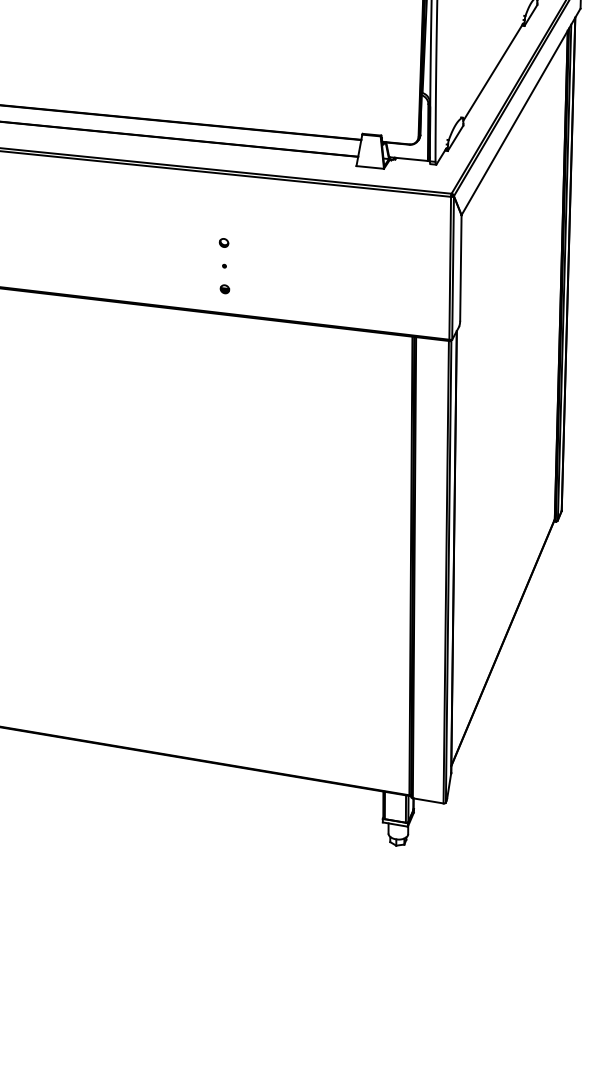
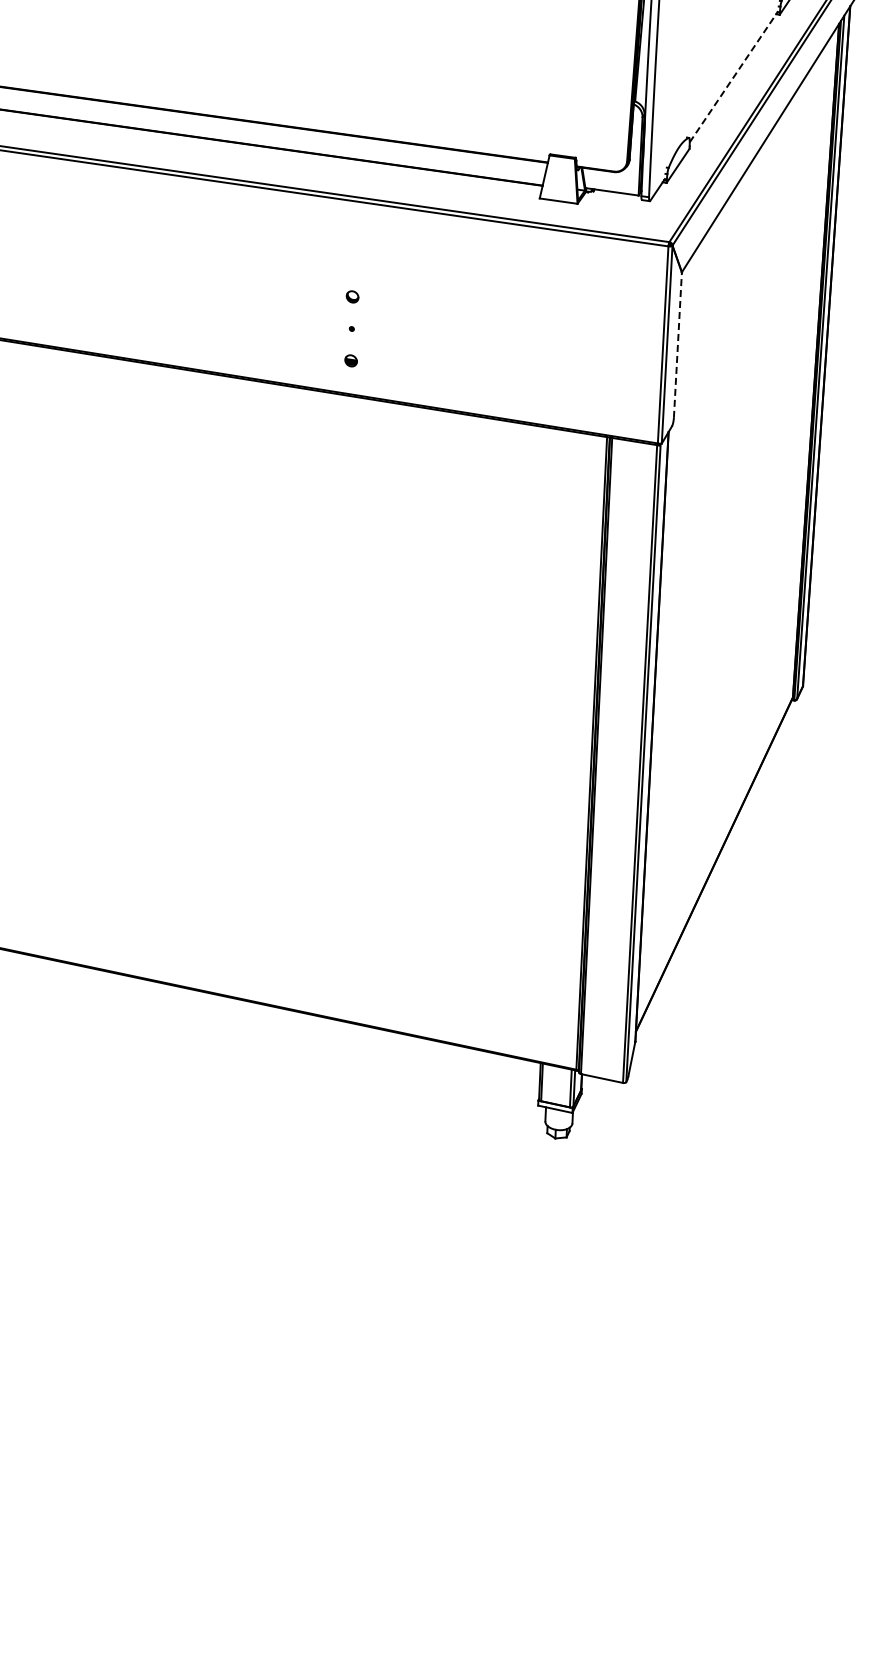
line: (493, 71) -> (734, 76), solid -> dashed
line: (460, 268) -> (677, 345), solid -> dashed

